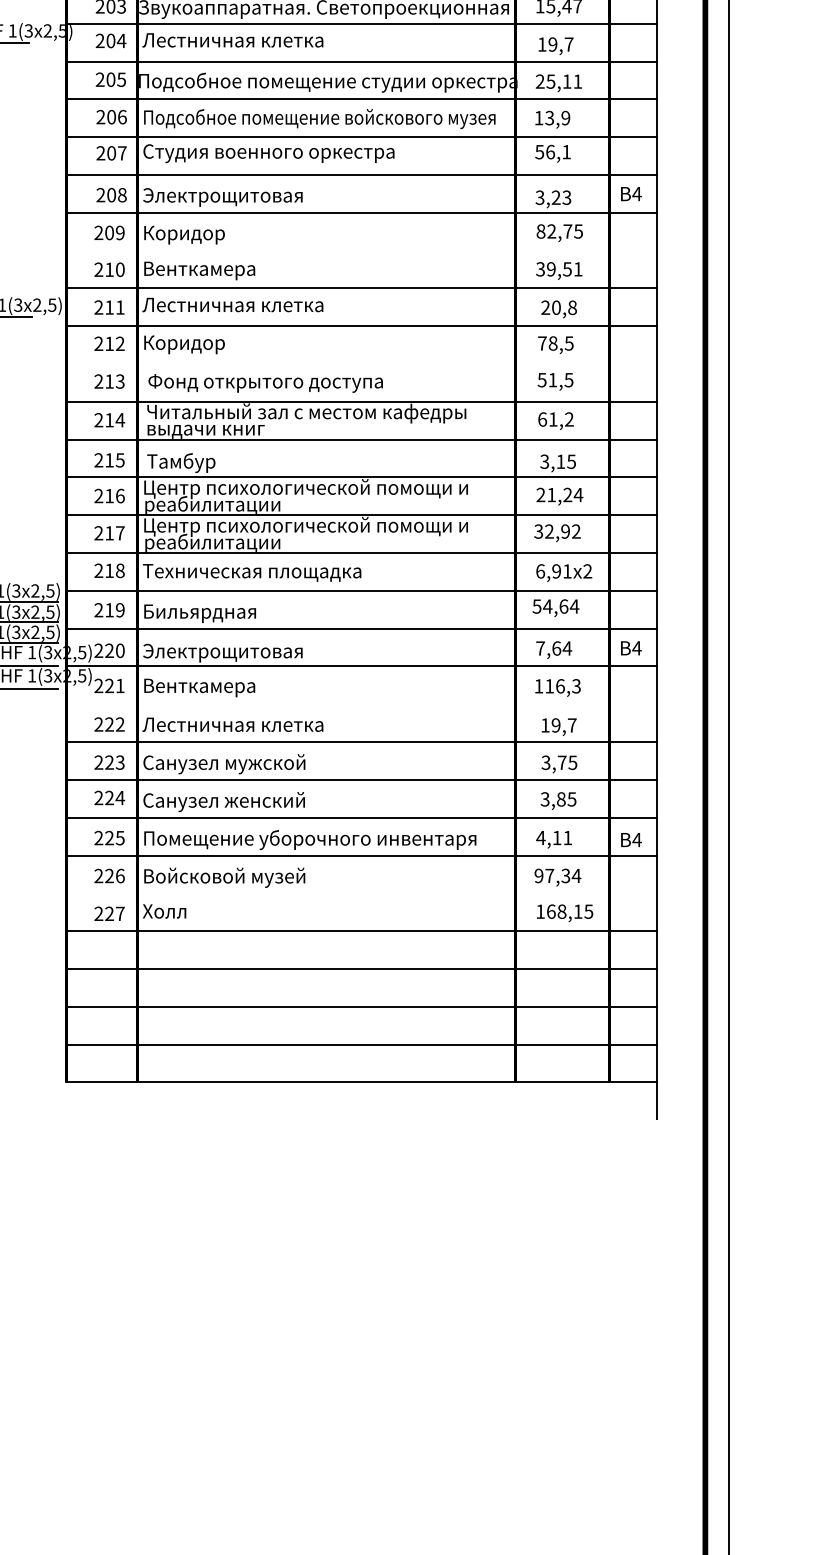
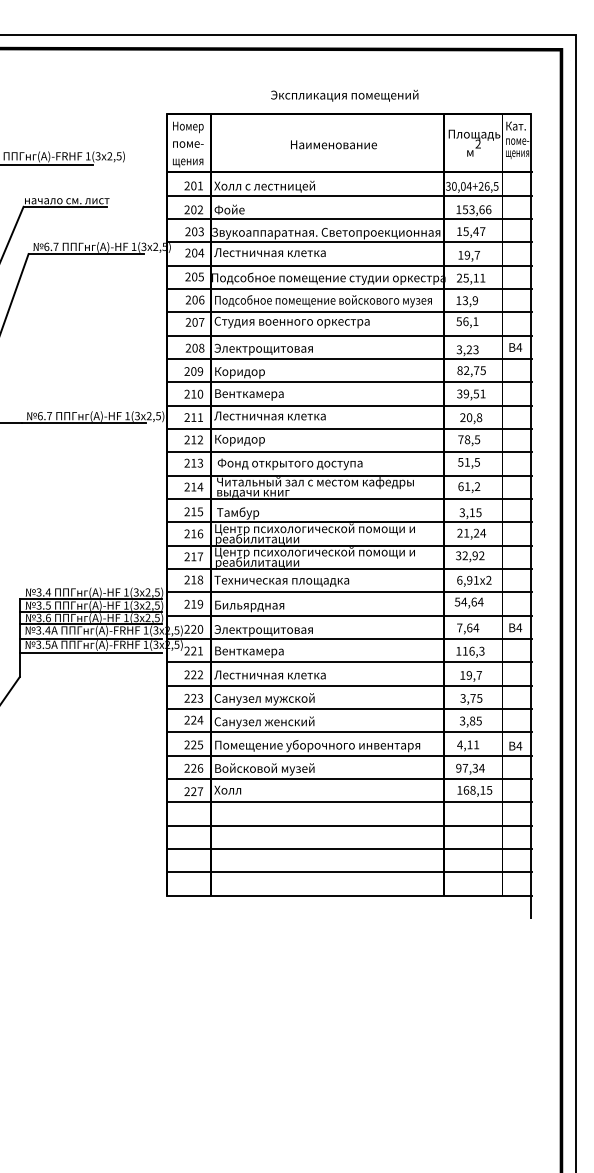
line: (360, 250) -> (348, 382), added
line: (360, 364) -> (348, 452), added
line: (360, 704) -> (348, 662), added
line: (360, 894) -> (348, 779), added

